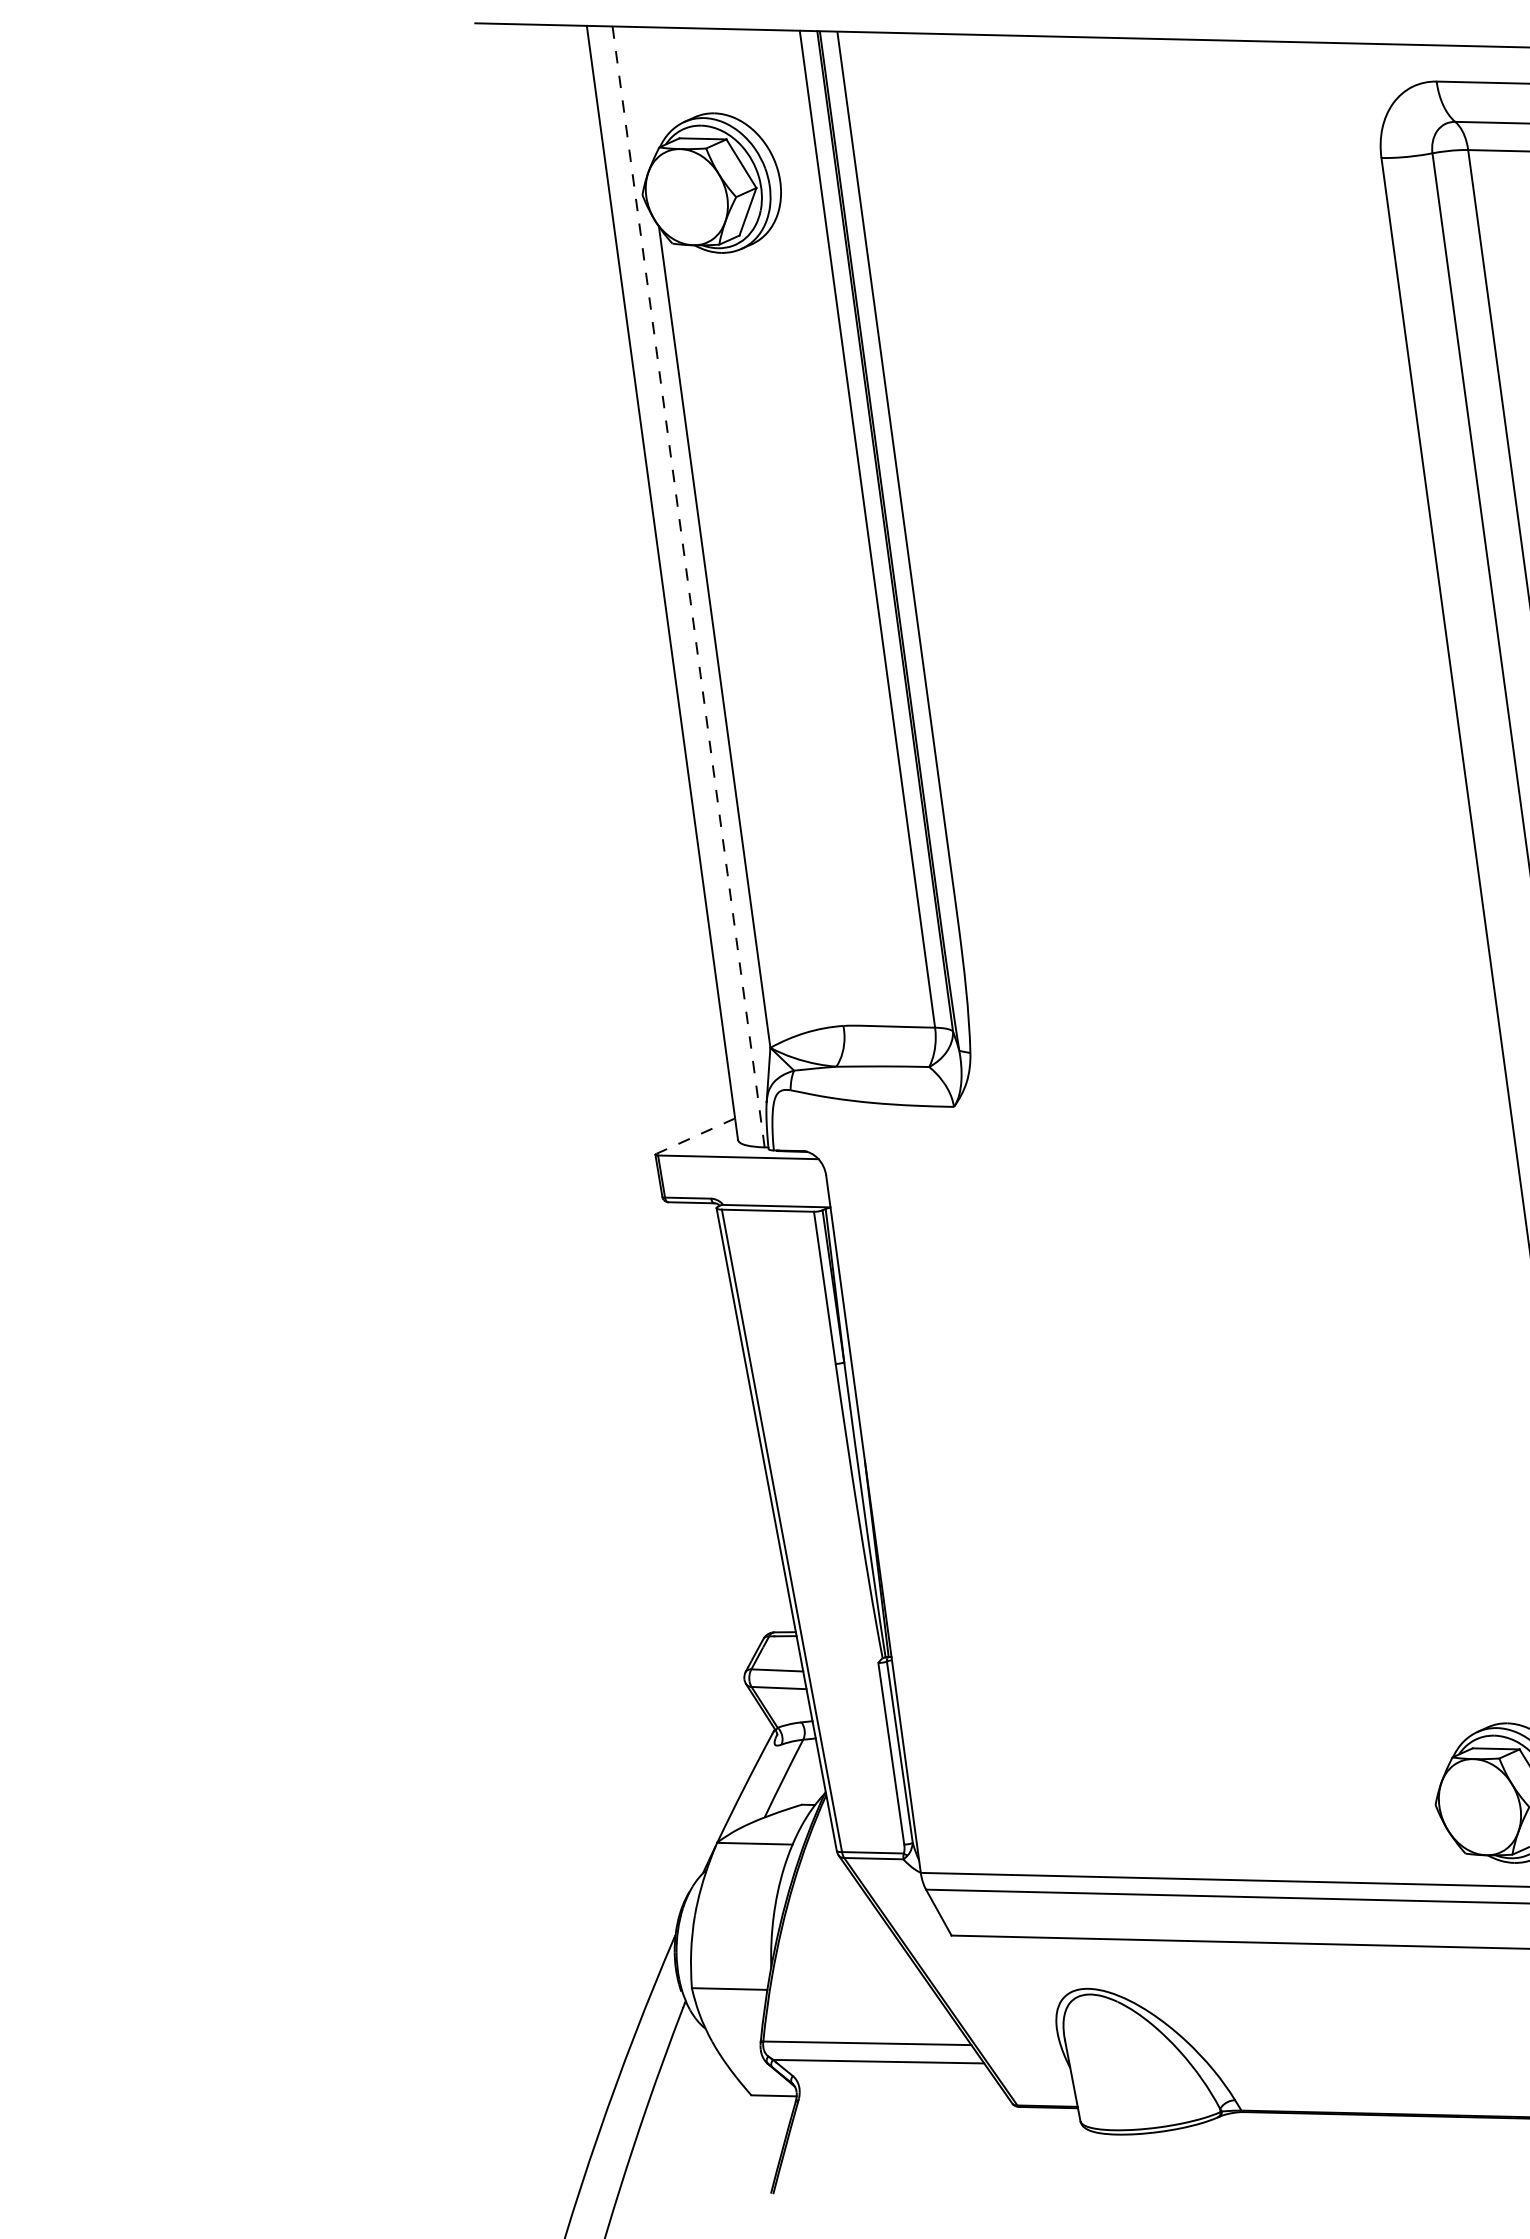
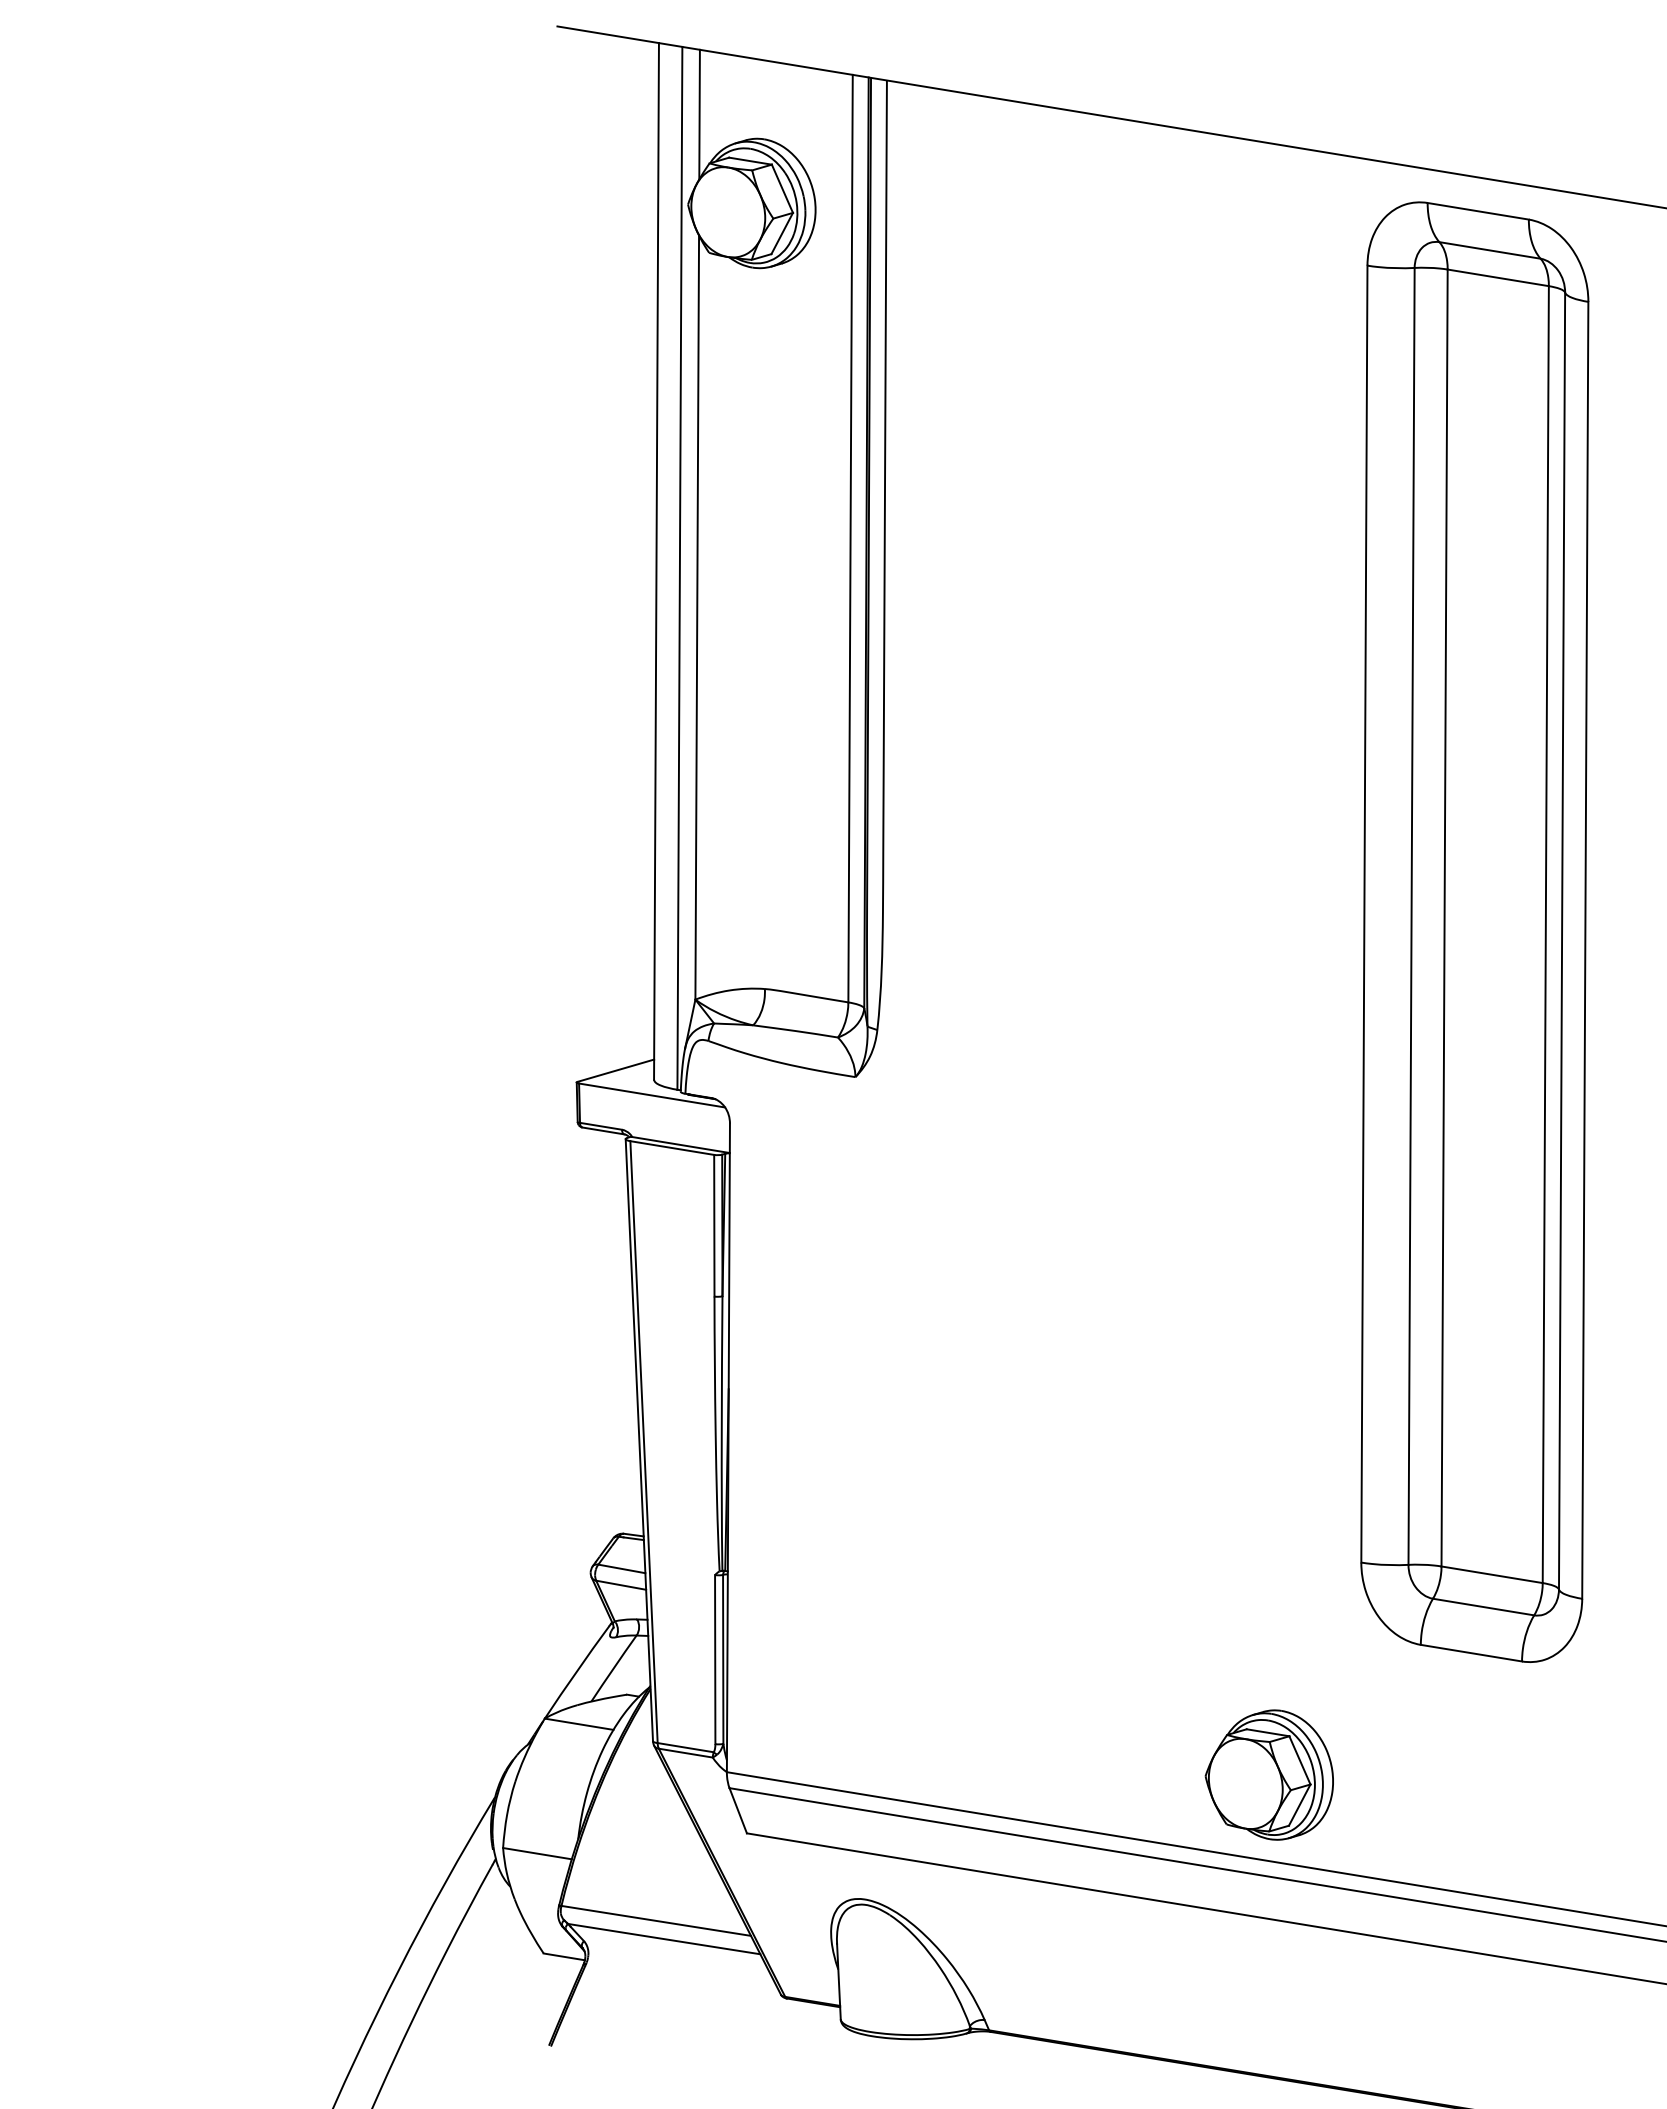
line: (641, 96) -> (699, 114), added
line: (688, 587) -> (679, 568), dashed -> solid
line: (696, 1135) -> (616, 1070), dashed -> solid

